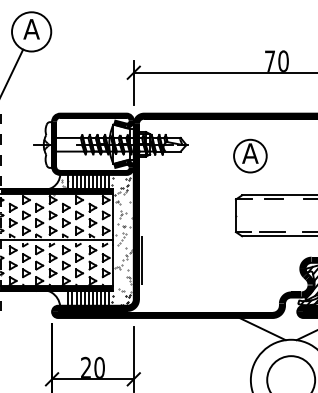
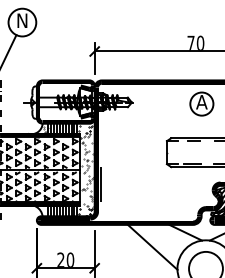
text: (31, 29) -> (22, 20), A -> N
part: (250, 155) -> (201, 103), moved
line: (216, 349) -> (153, 247), added

